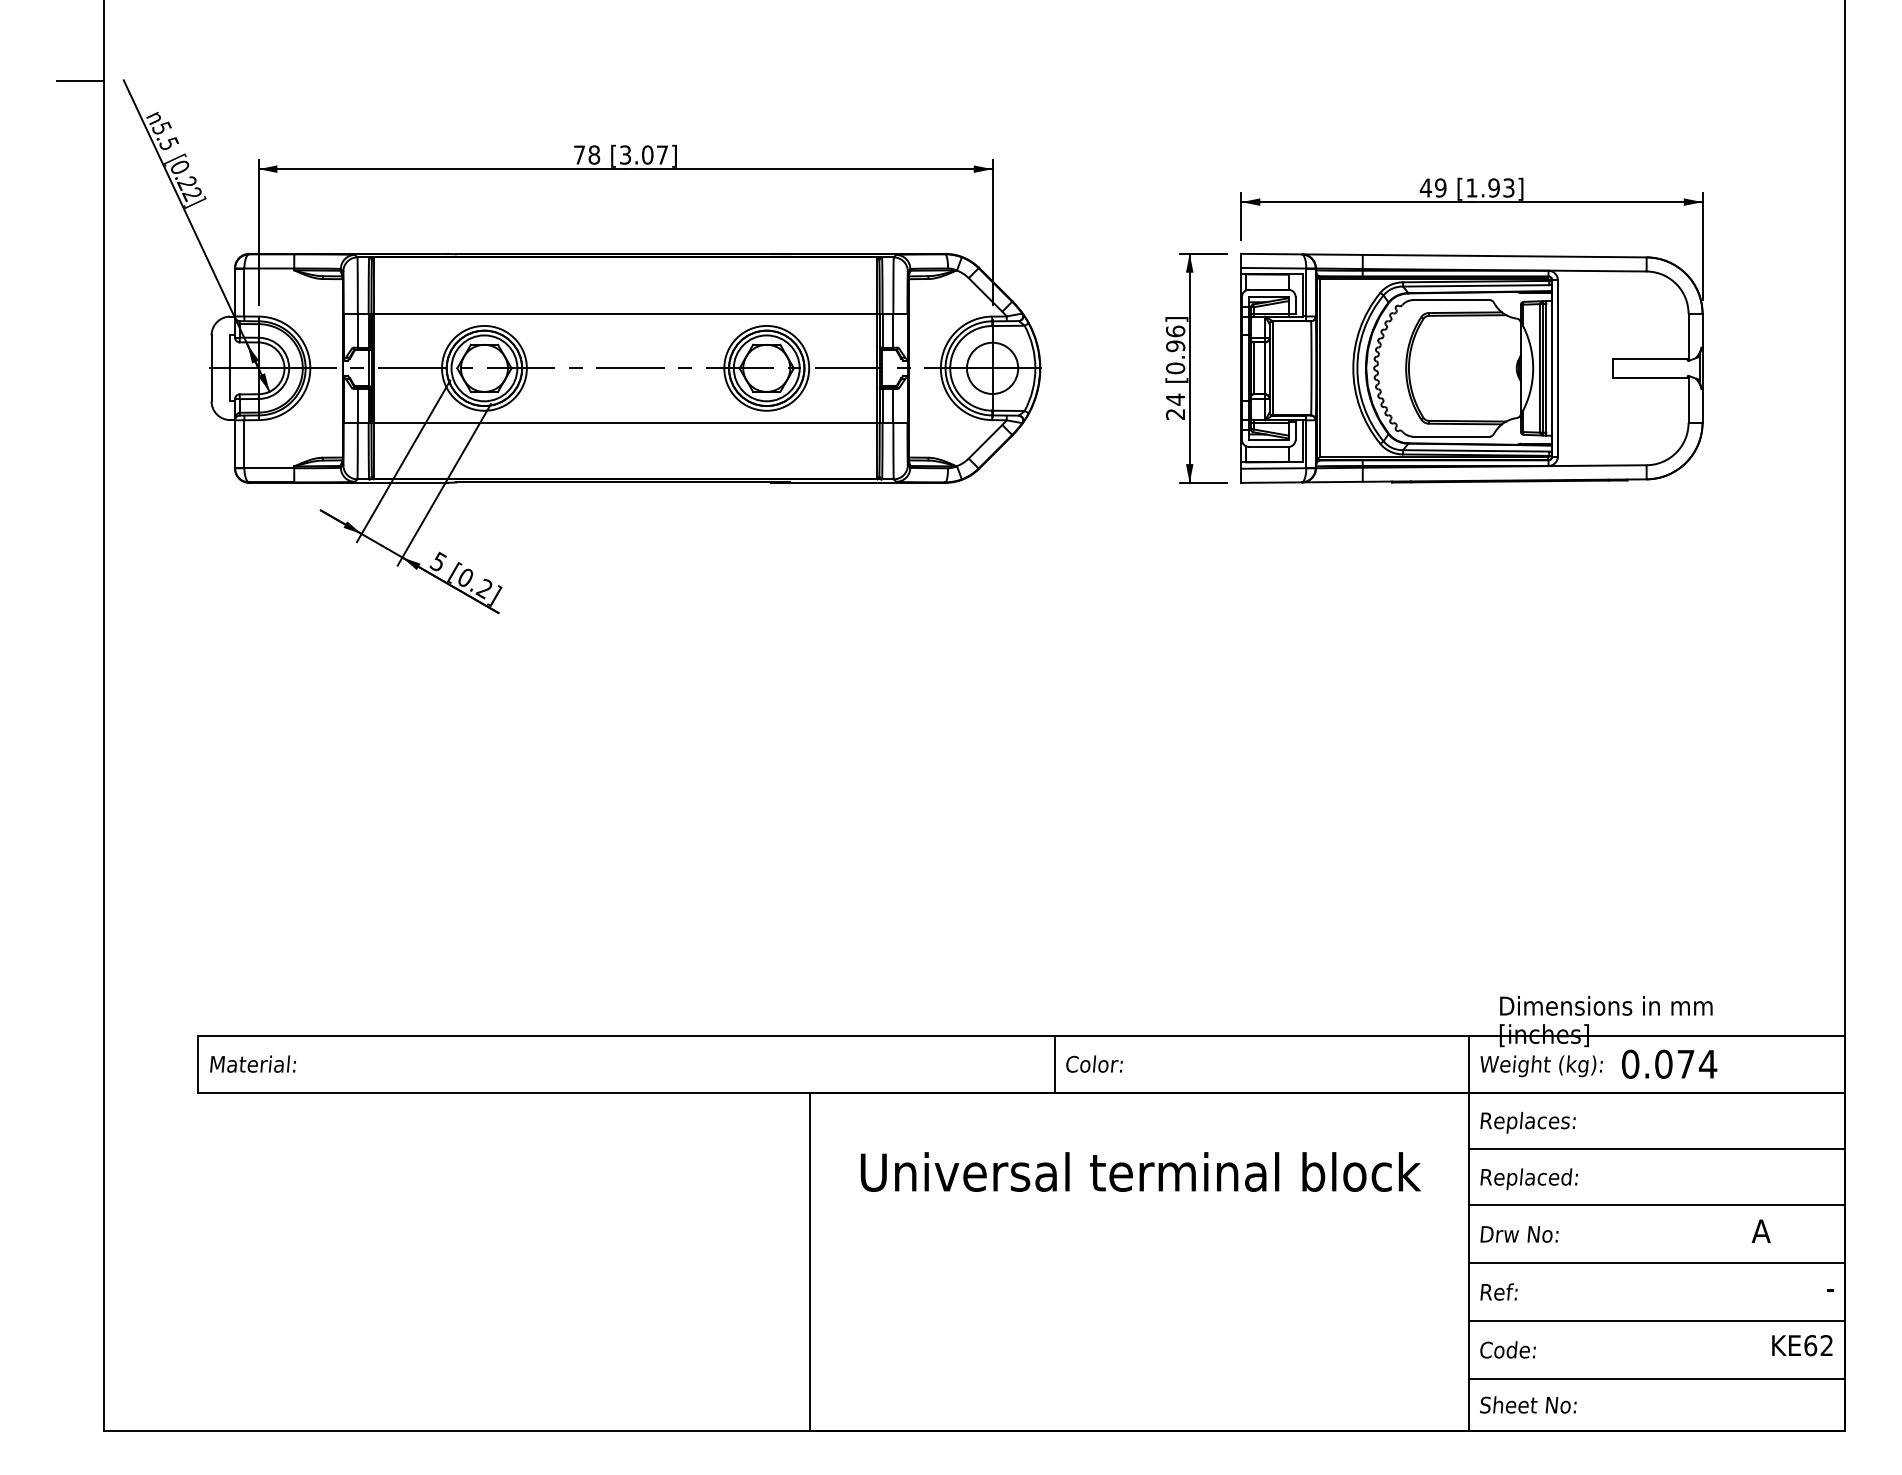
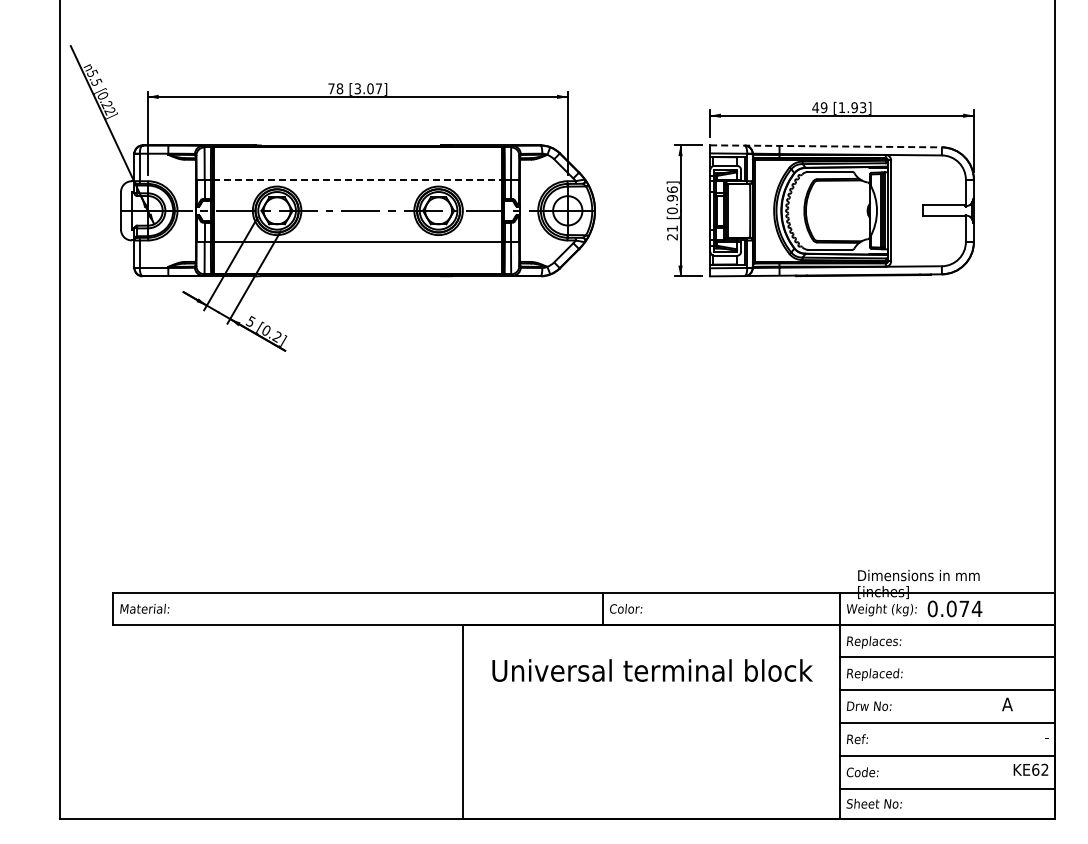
line: (79, 81) -> (45, 46), removed
line: (1444, 255) -> (826, 146), solid -> dashed
line: (626, 313) -> (358, 179), solid -> dashed
text: (1175, 399) -> (672, 228), 24 -> 21

